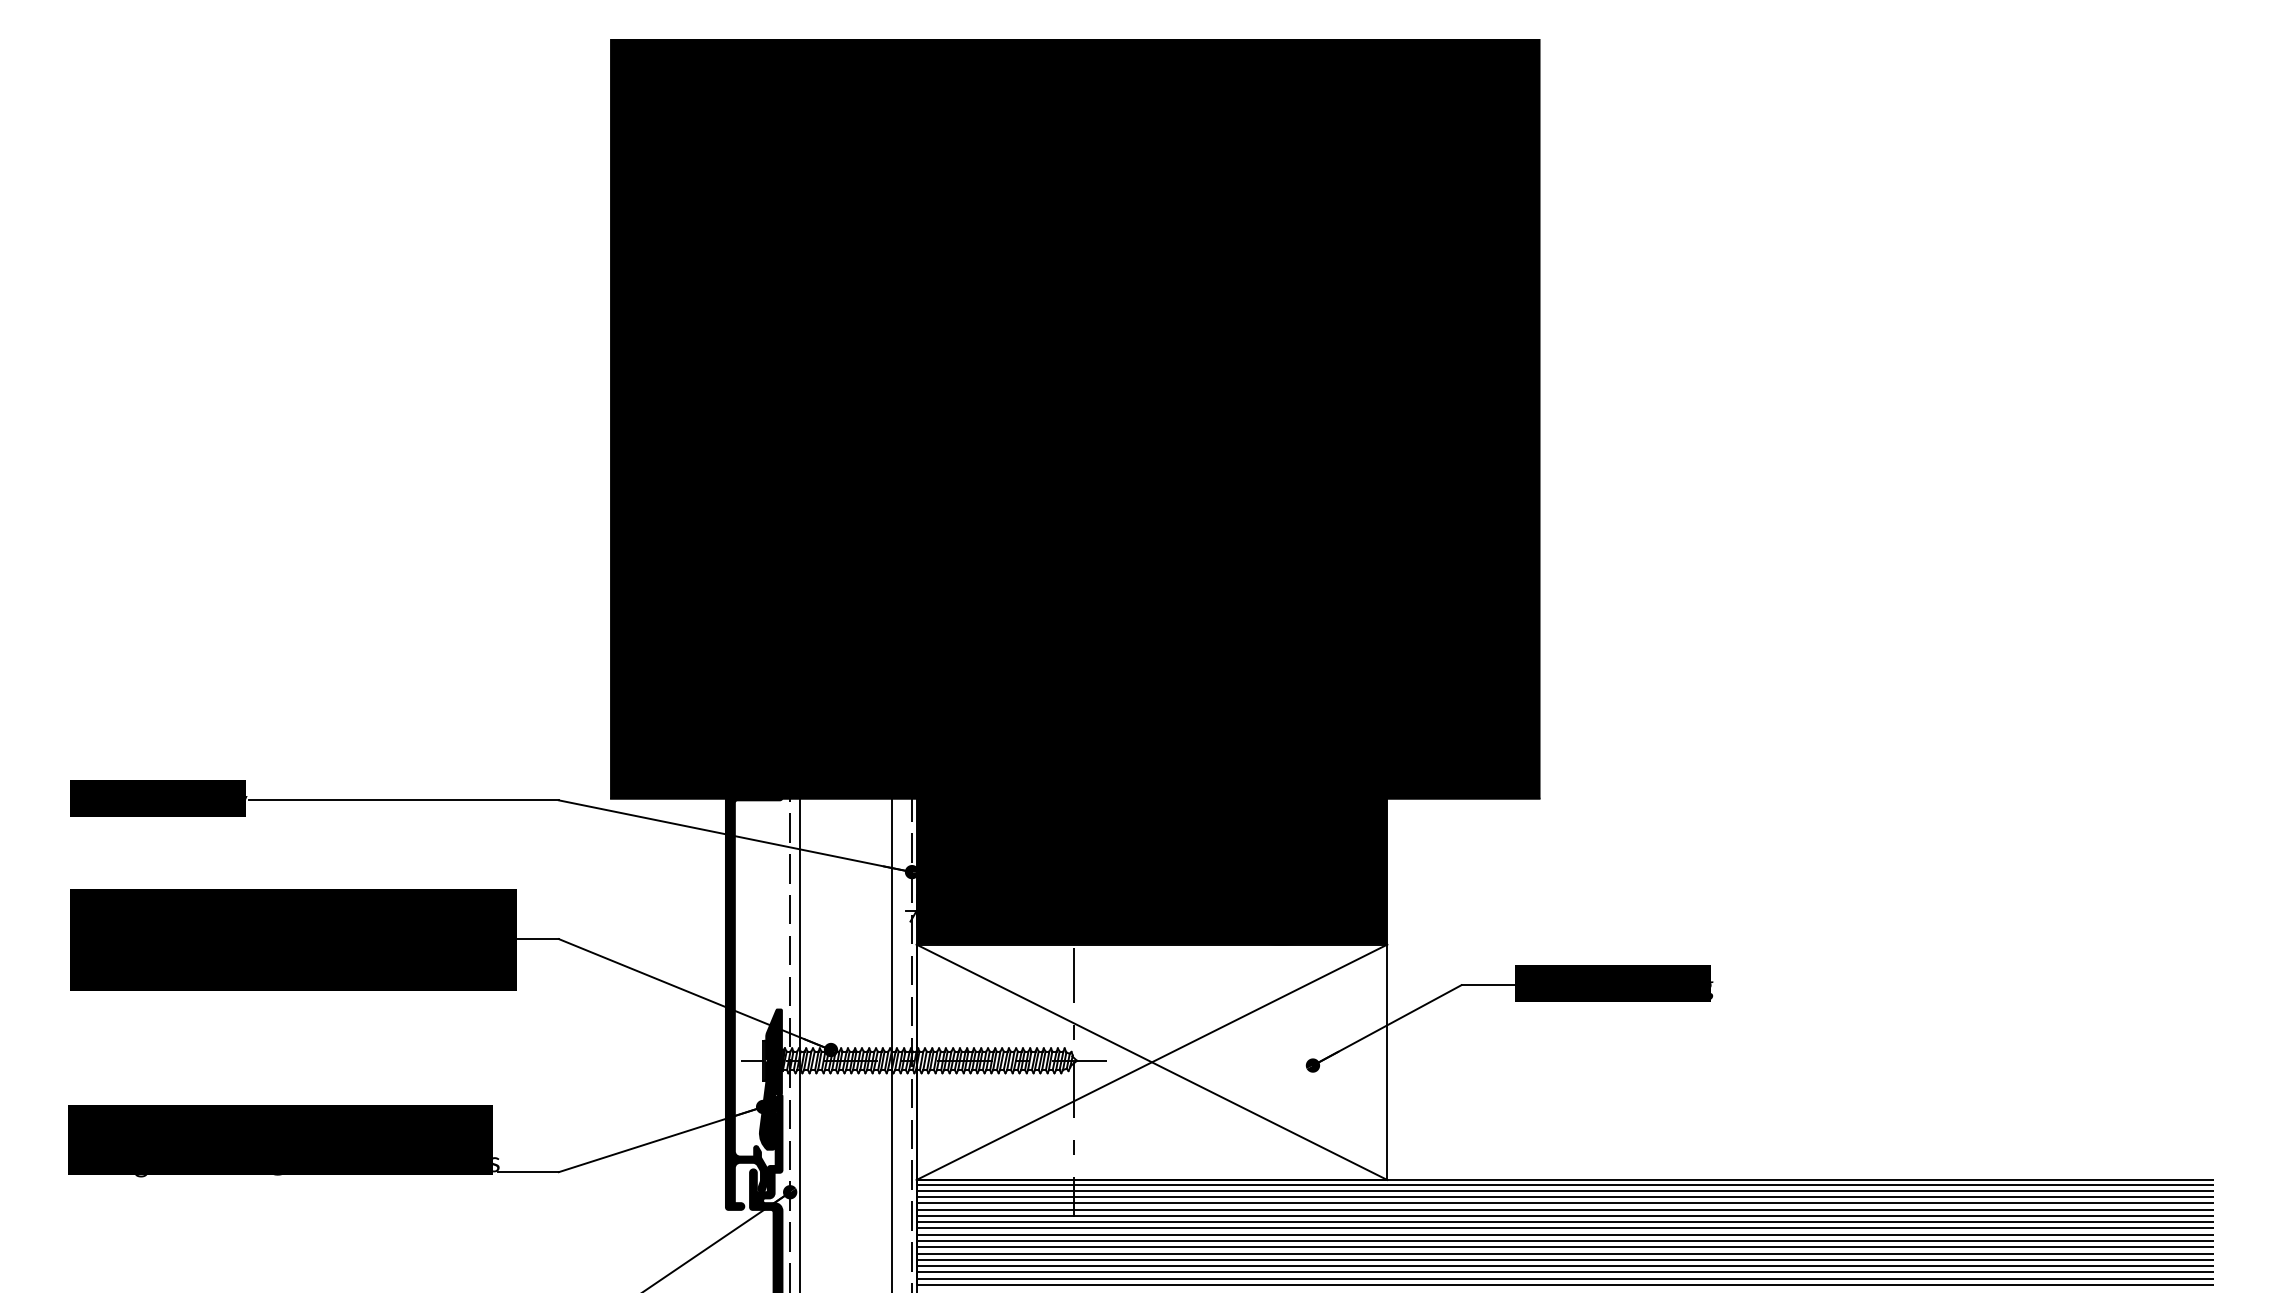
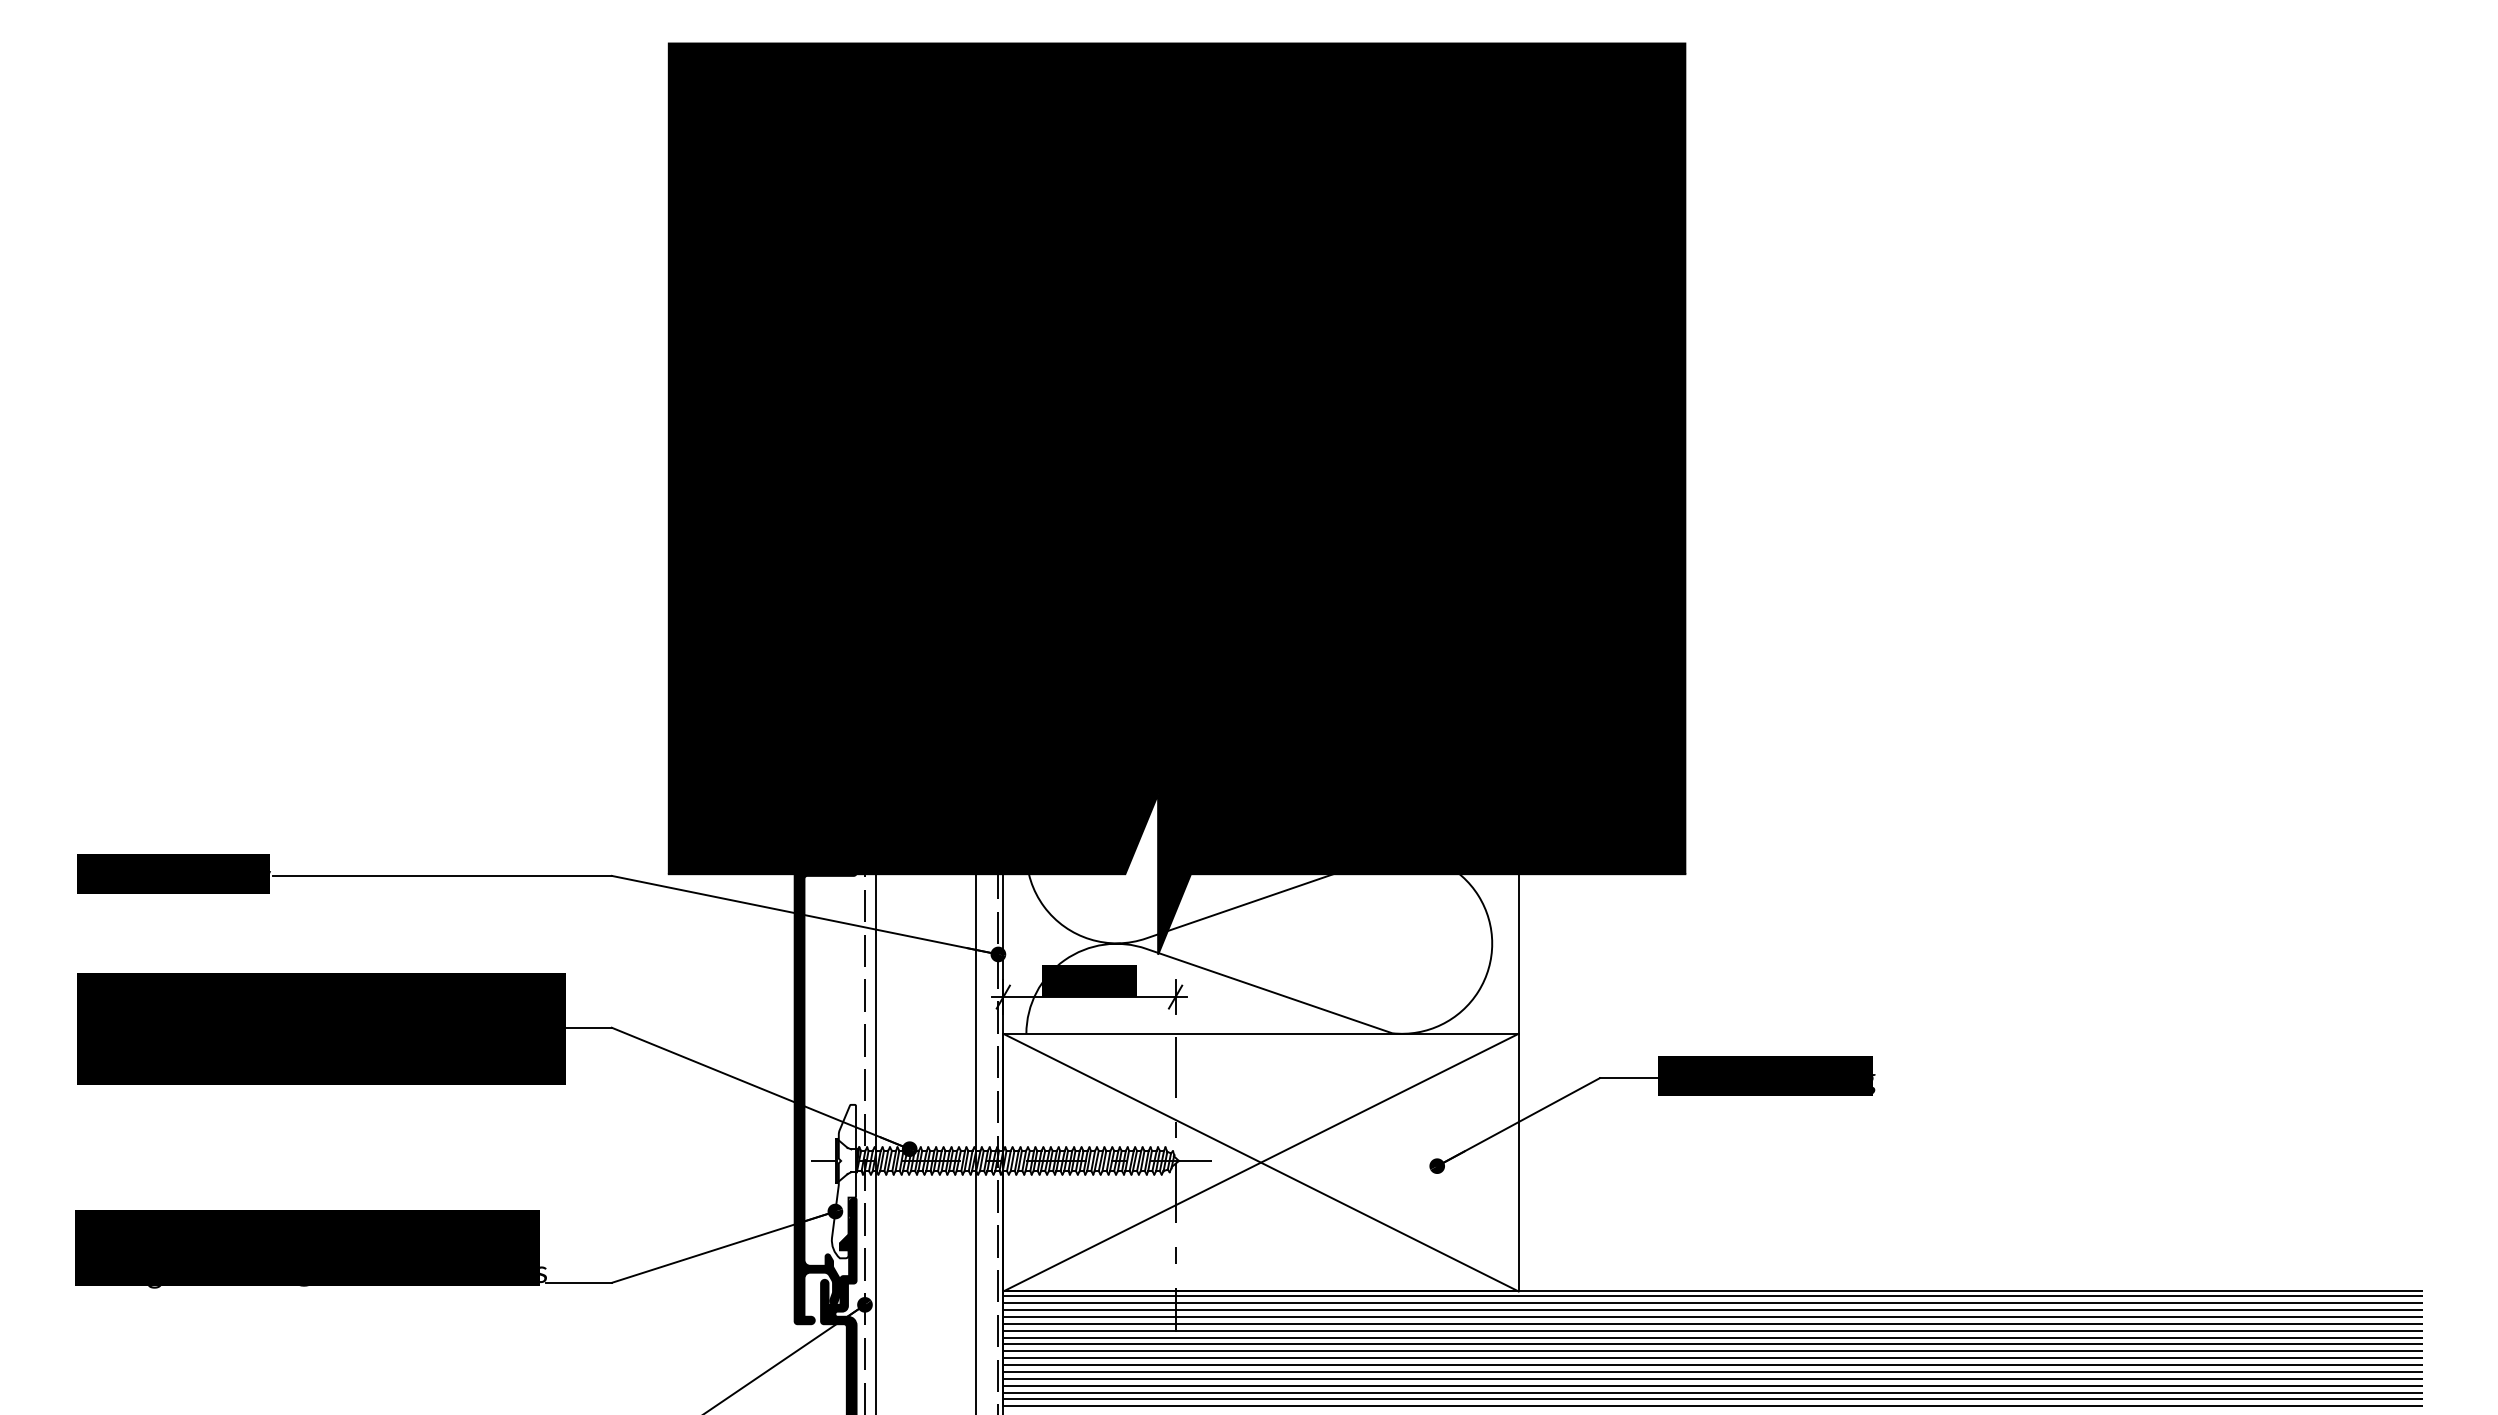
fill: (1151, 834) -> (1260, 913), removed
fill: (770, 1079) -> (843, 1181), removed

